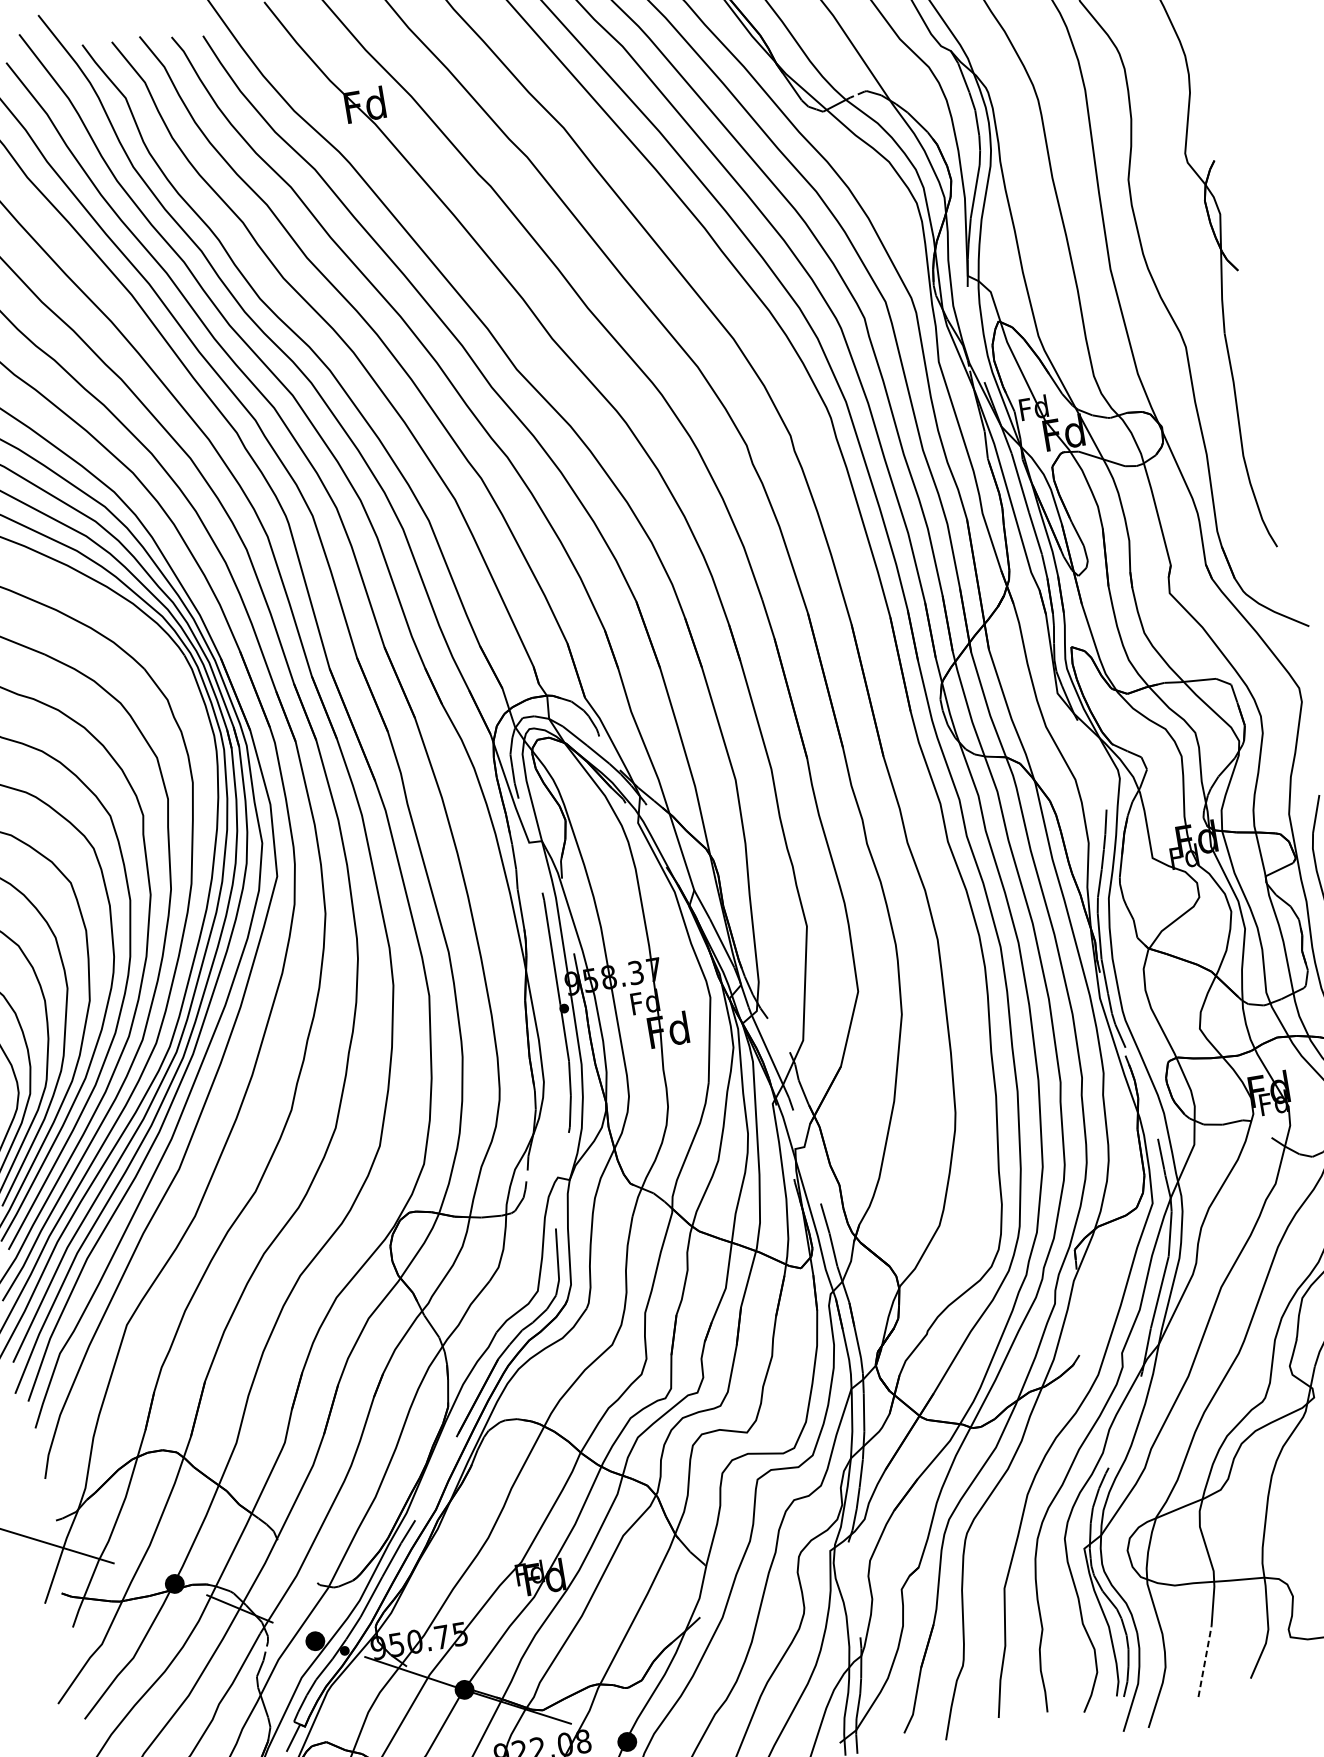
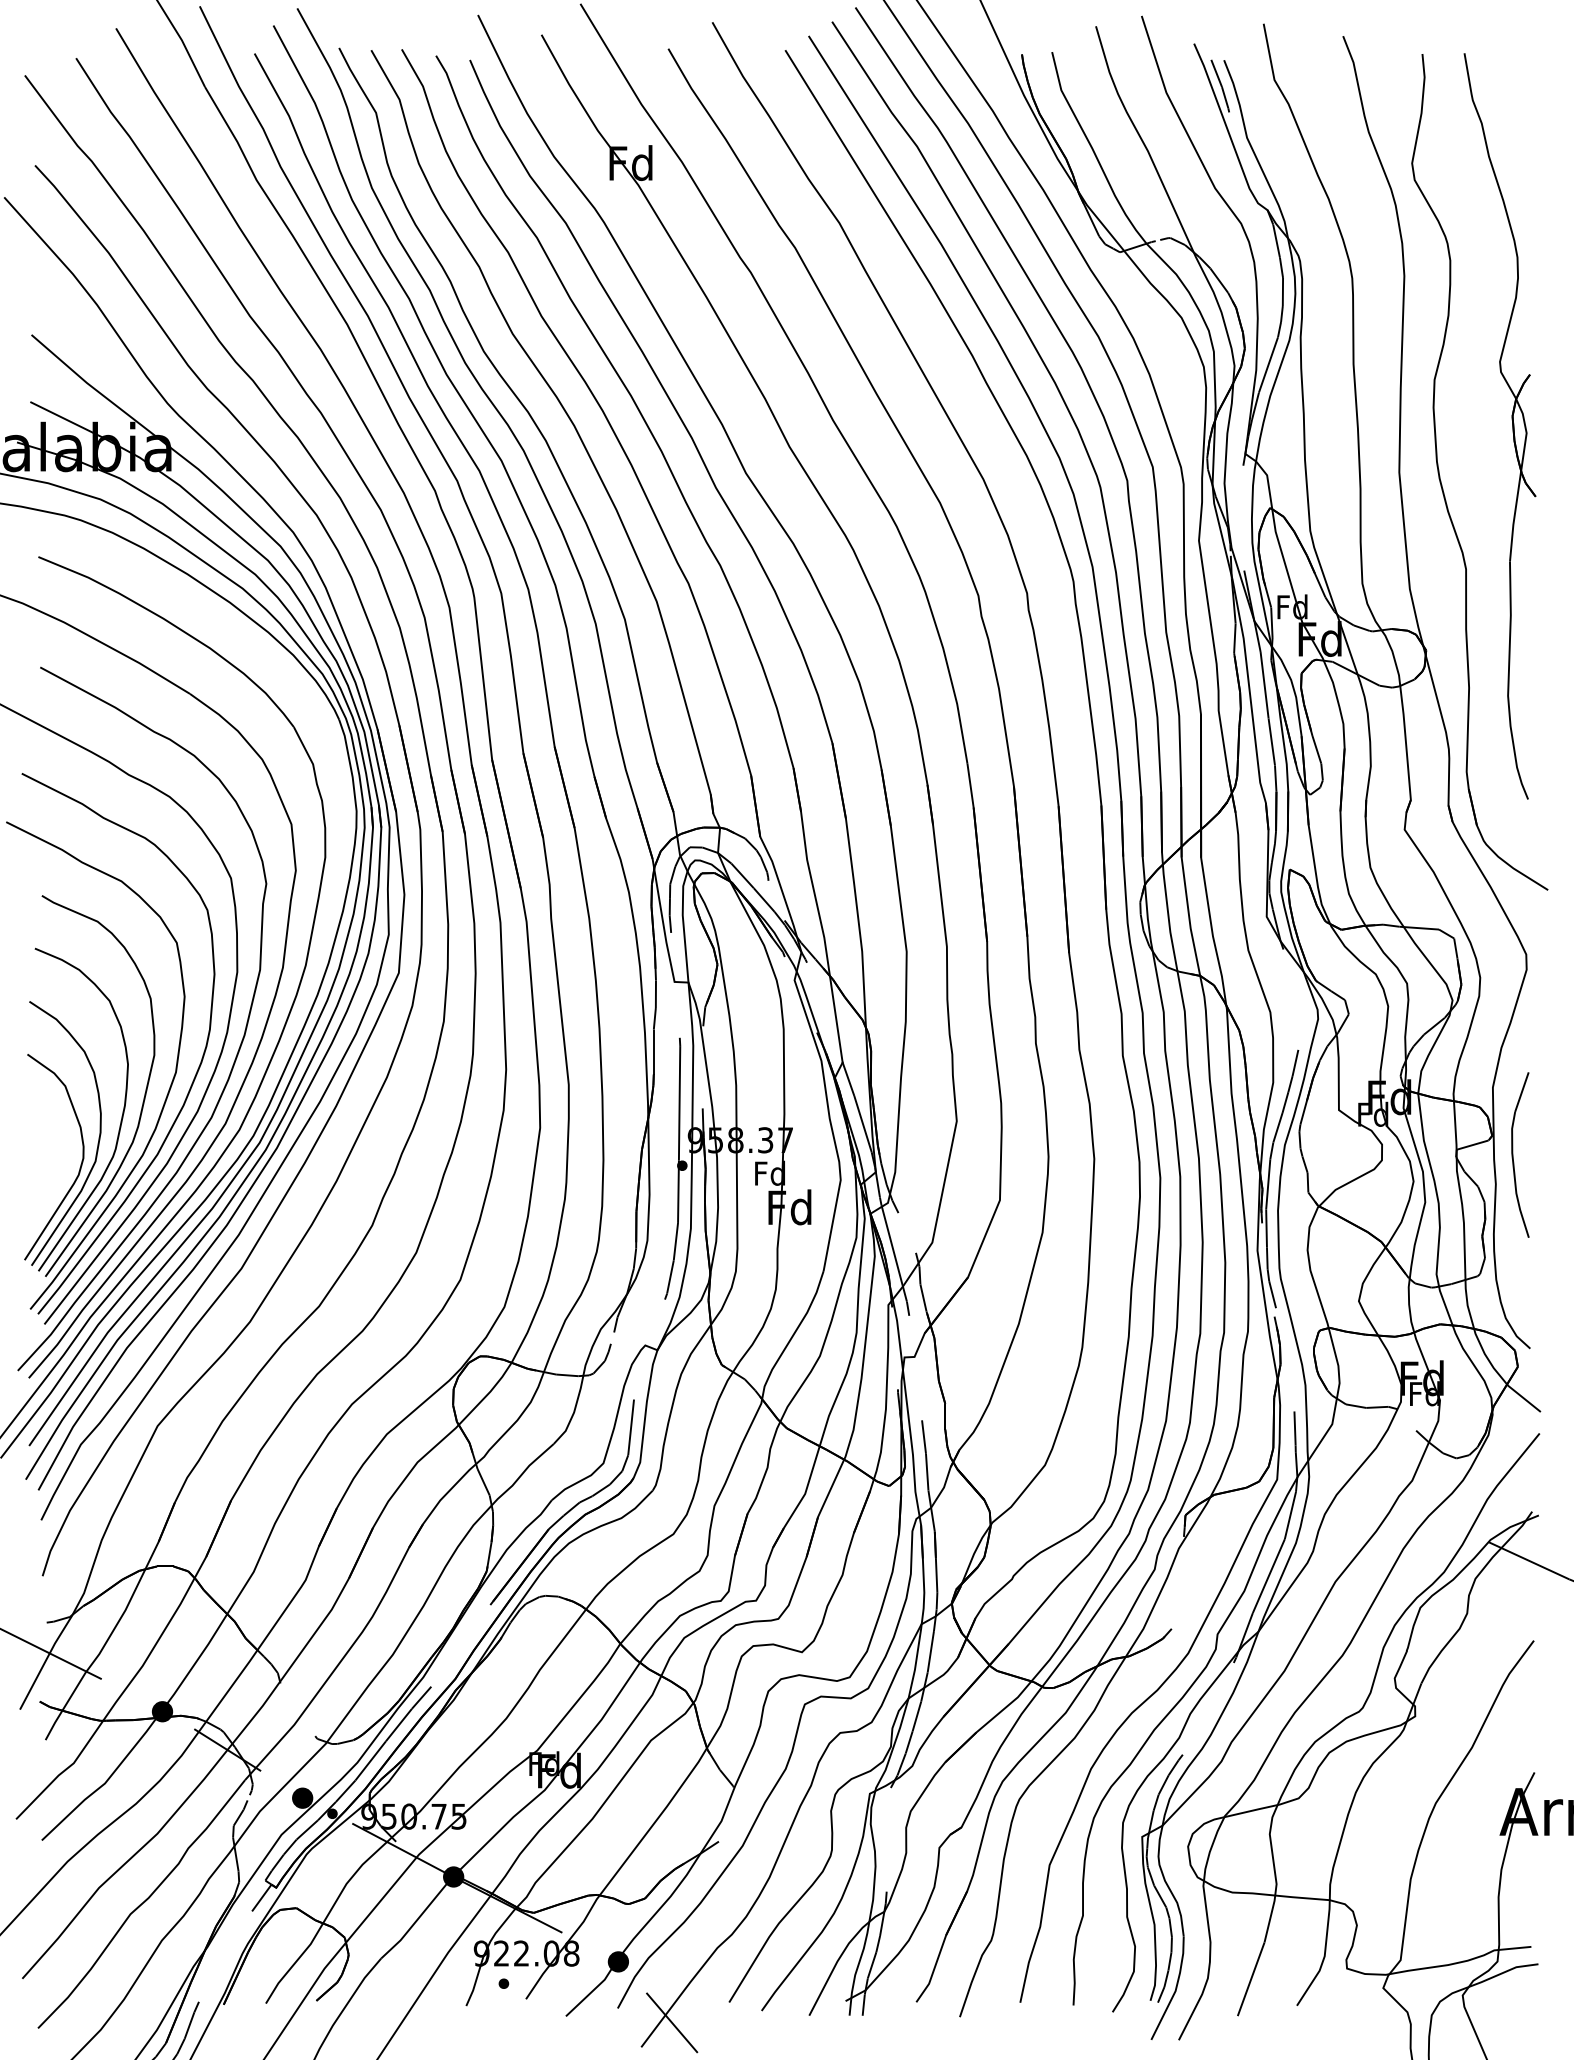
line: (1205, 1660) -> (1251, 1978), dashed -> solid

